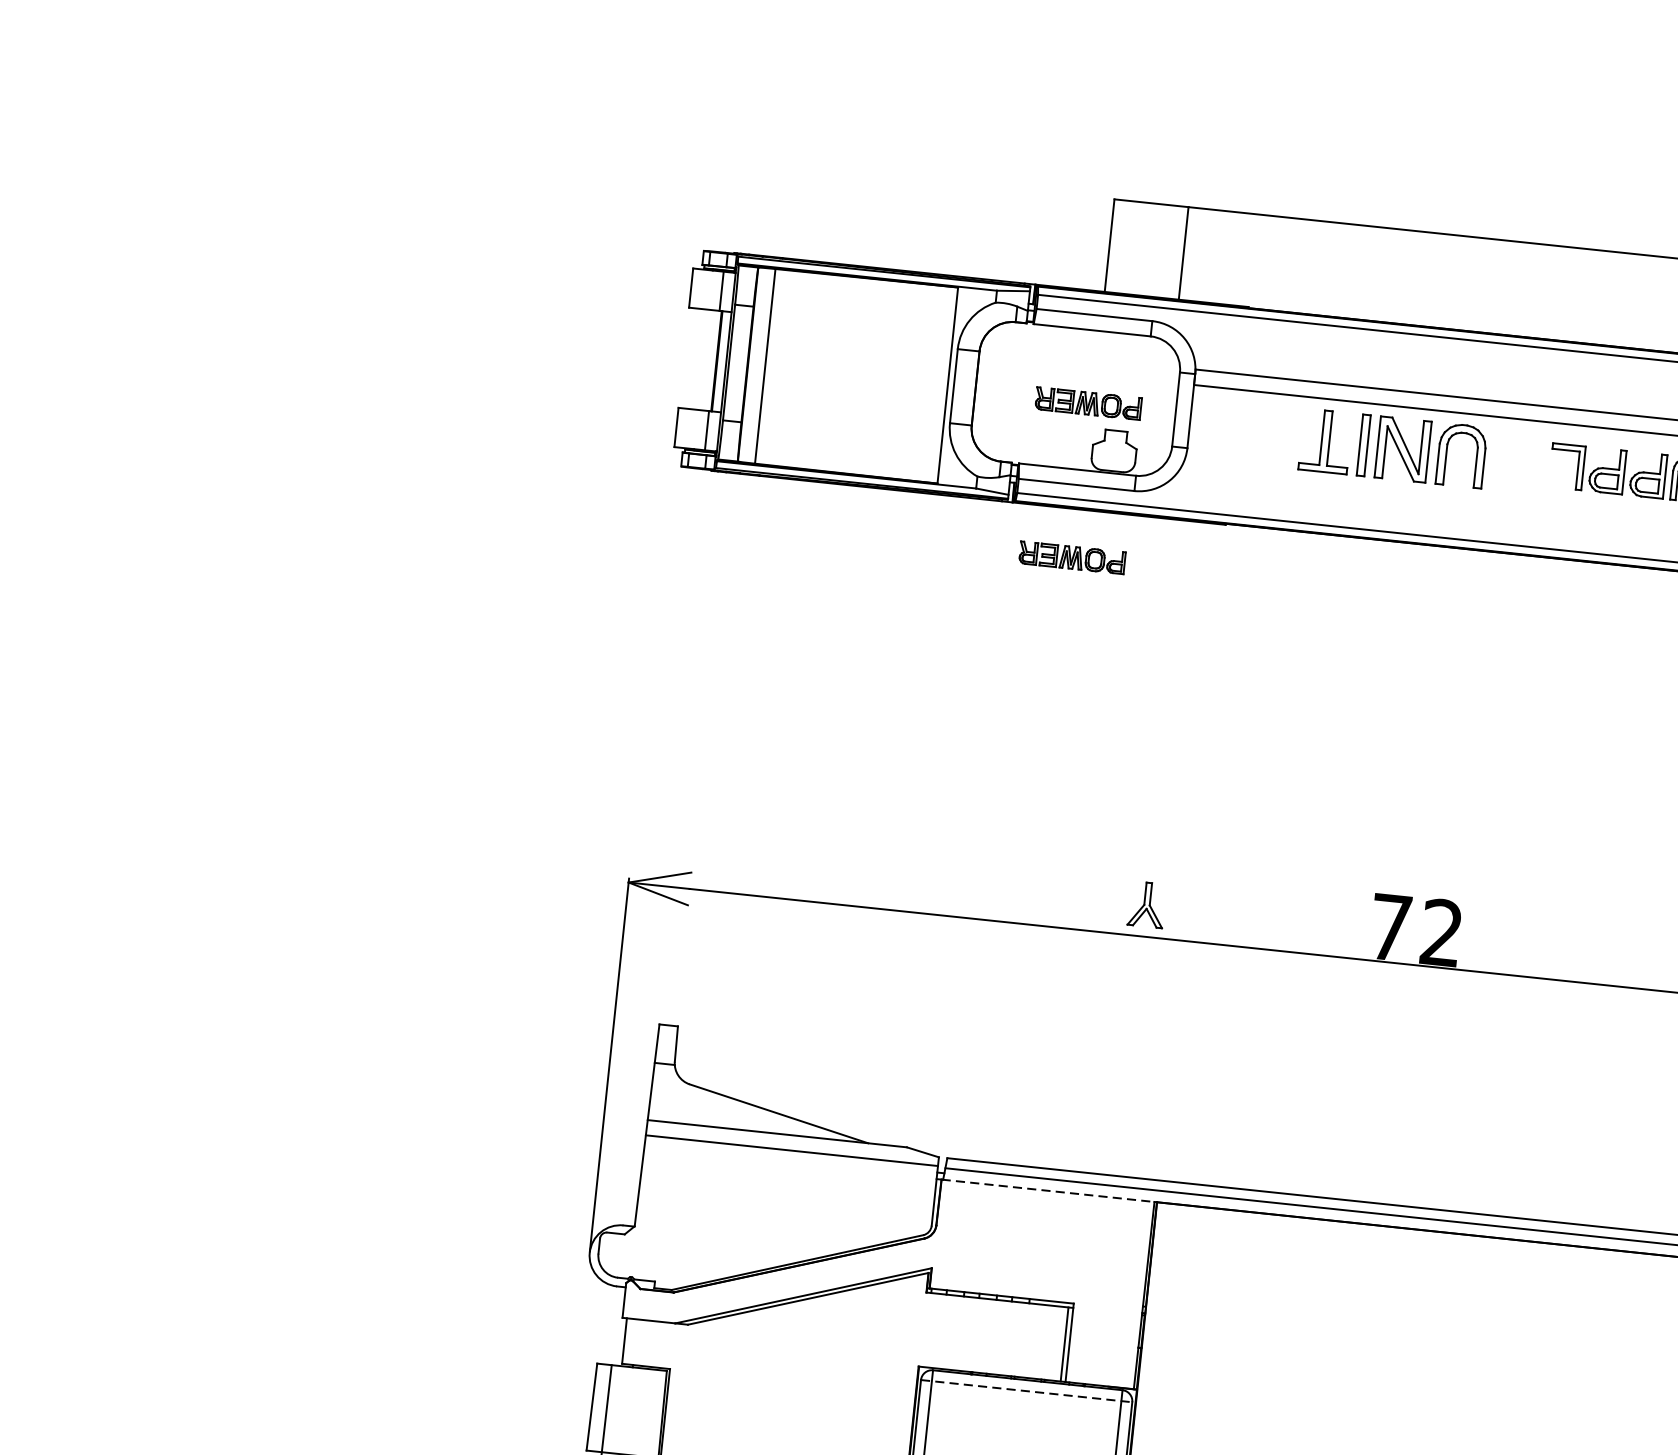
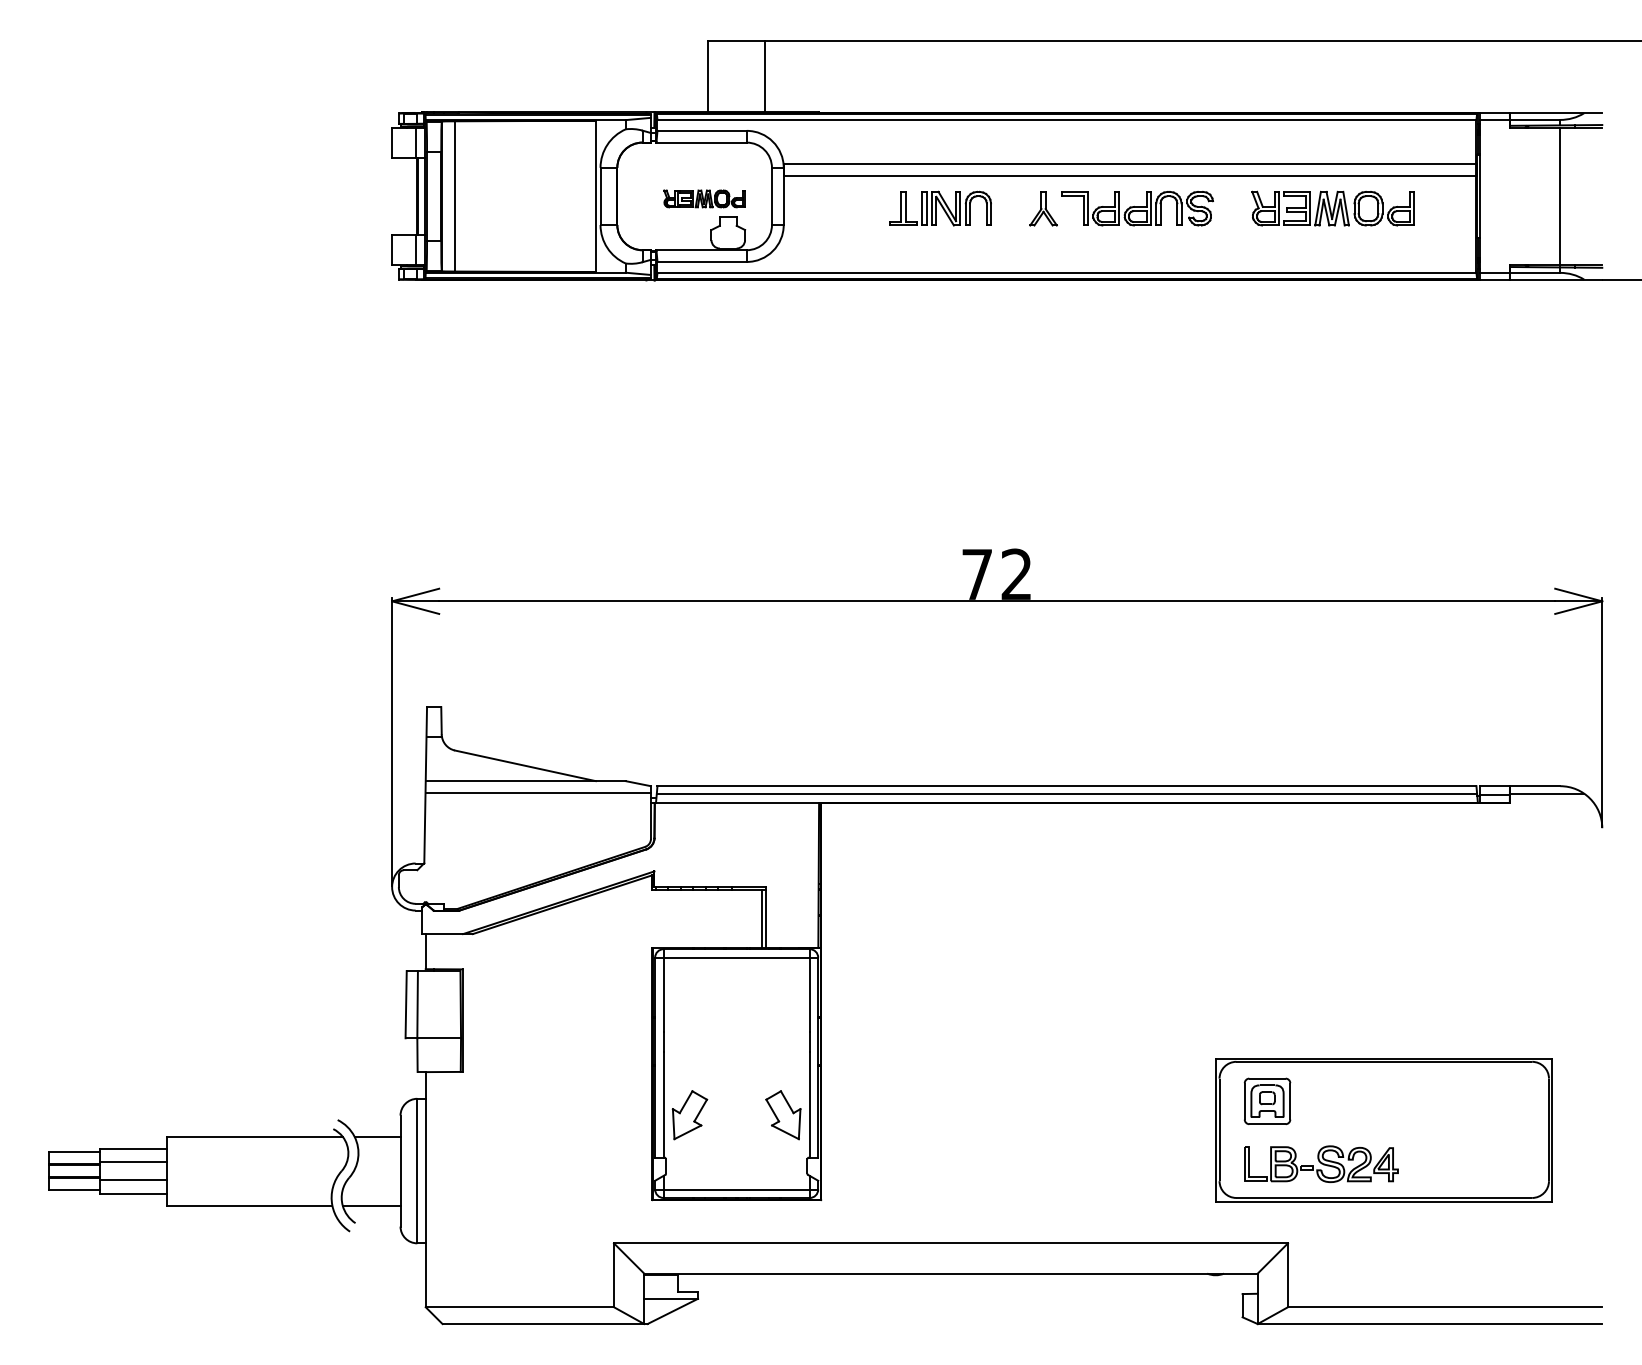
part: (1392, 448) -> (940, 208), size x0.71
part: (1072, 557) -> (704, 317), removed
part: (1147, 904) -> (1043, 208), moved
line: (1048, 1190) -> (737, 802), dashed -> solid
line: (1026, 1390) -> (736, 957), dashed -> solid

